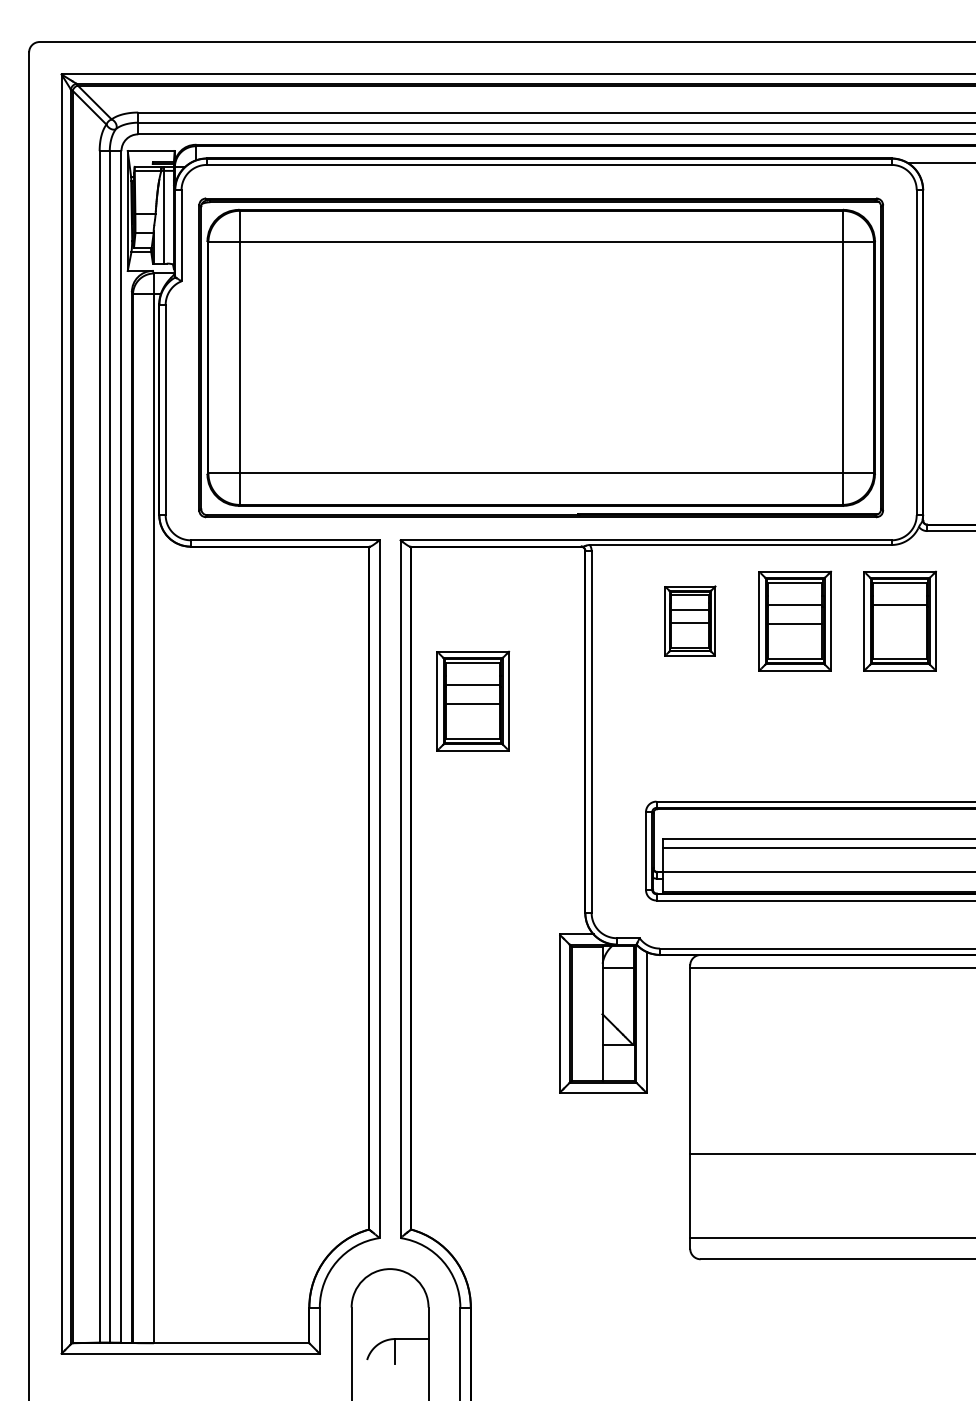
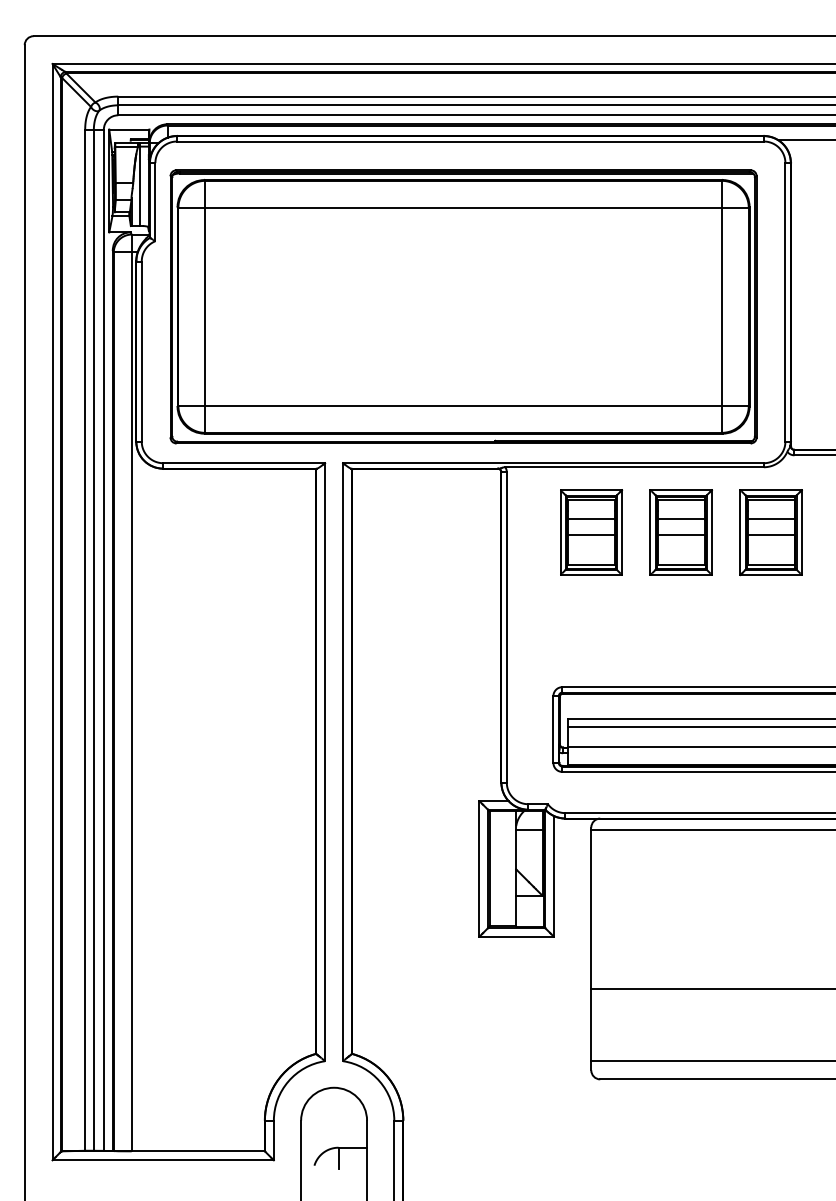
part: (690, 620) -> (591, 531), size x1.43
line: (899, 624) -> (770, 535), added
part: (473, 700) -> (405, 600), removed

